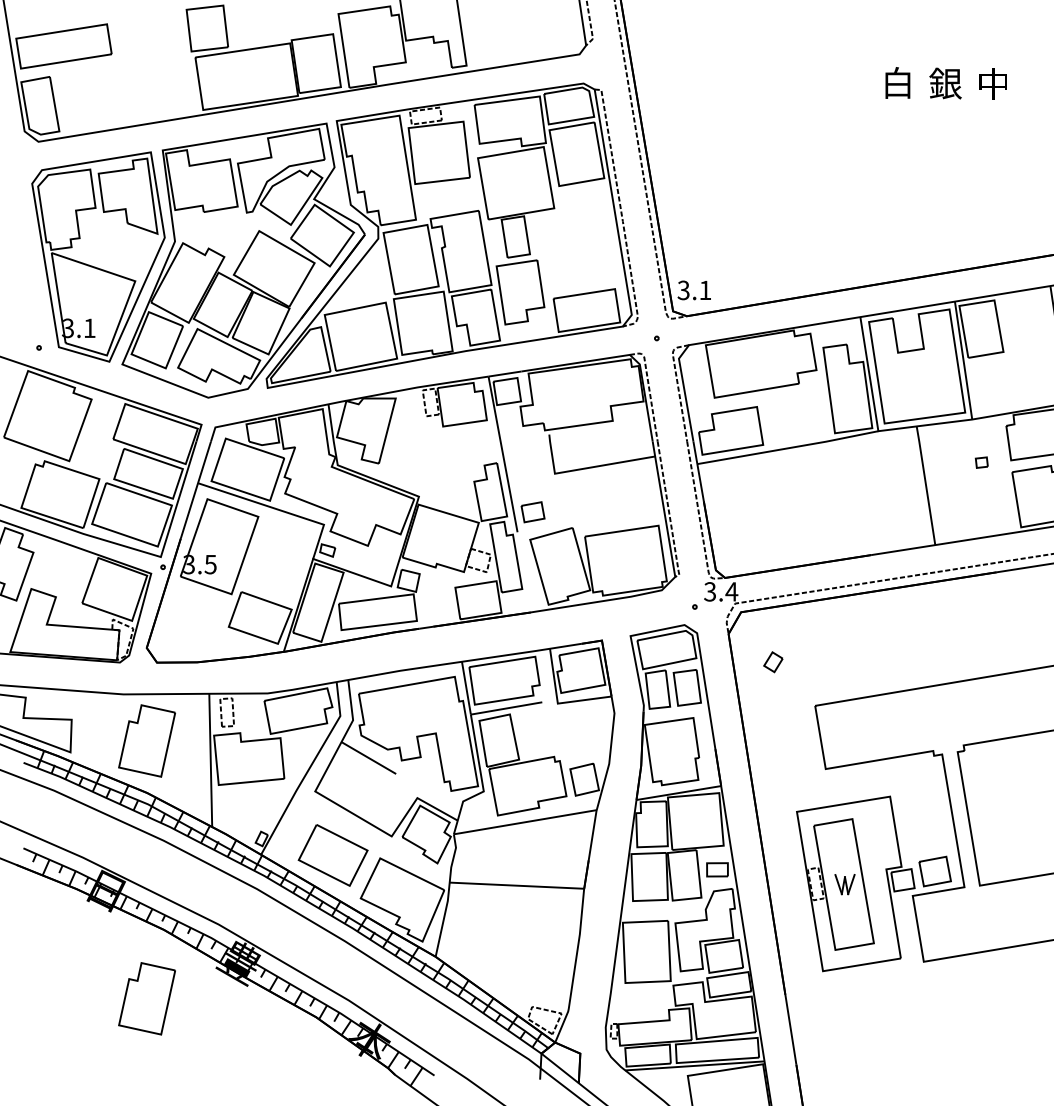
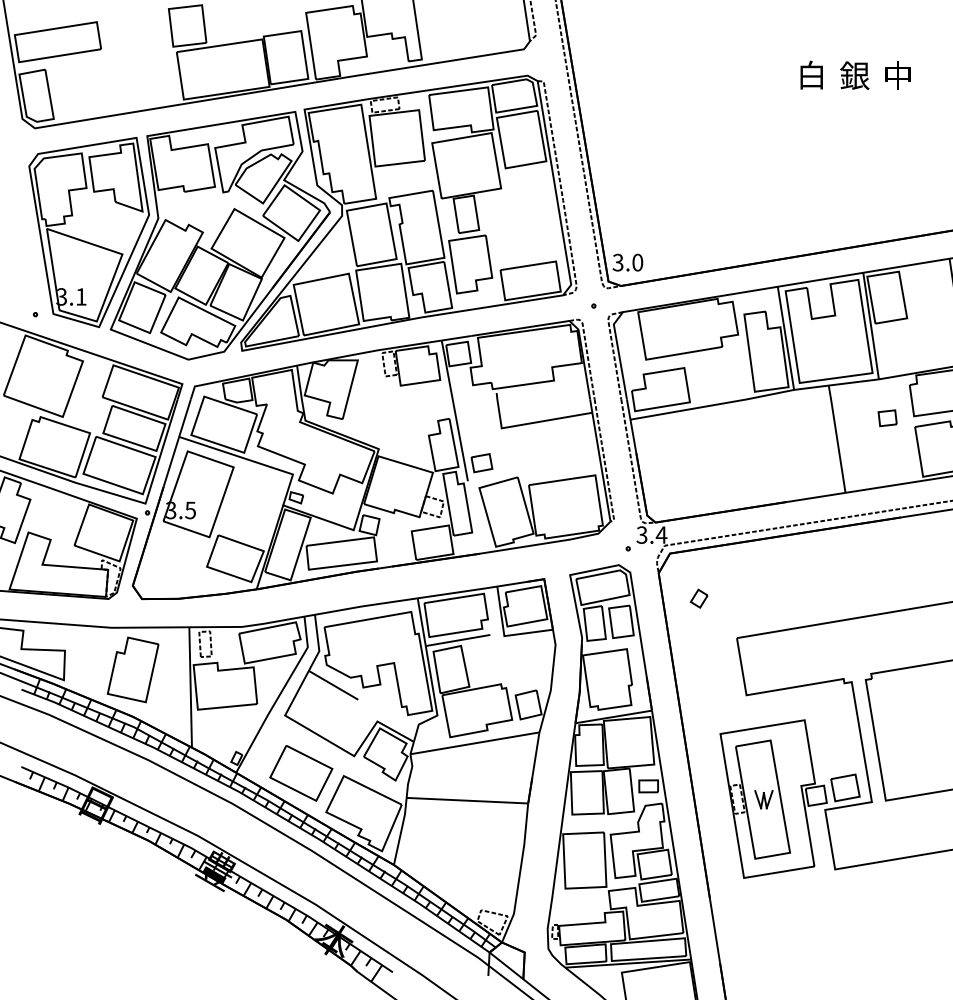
text: (705, 290) -> (637, 262), 3.1 -> 3.0
part: (981, 462) -> (887, 418), size x1.67
part: (146, 998) -> (132, 902), removed

